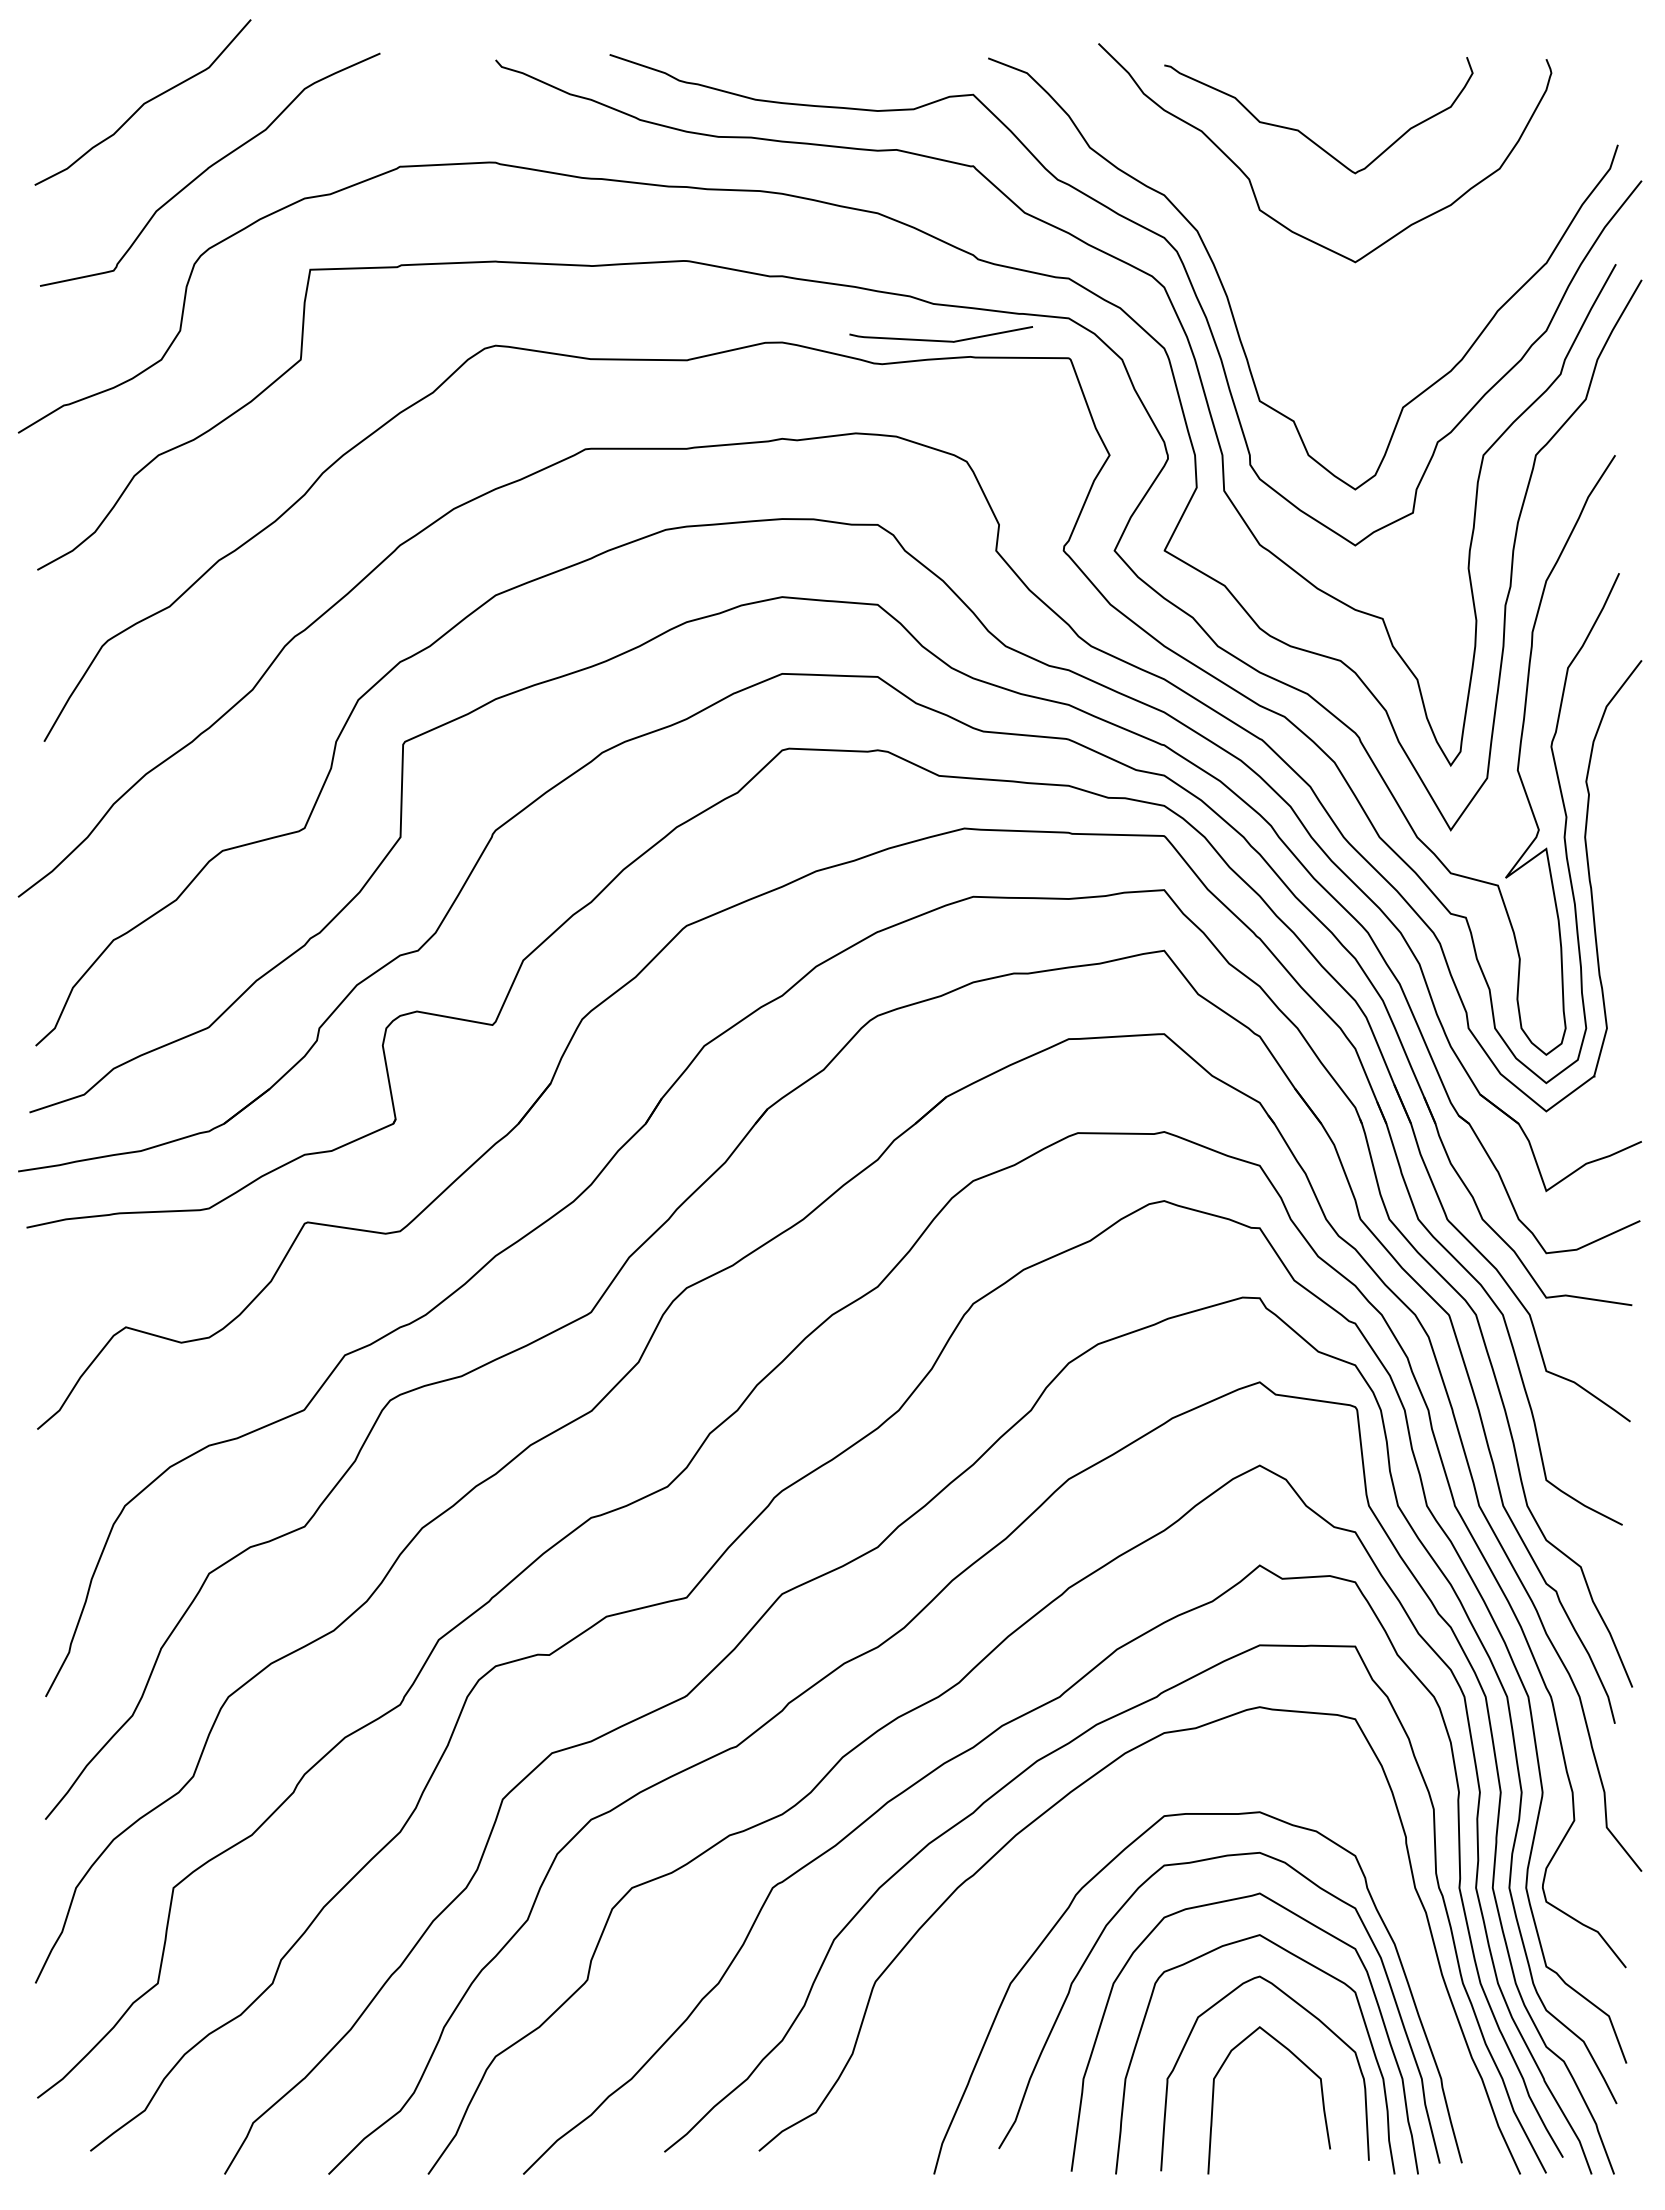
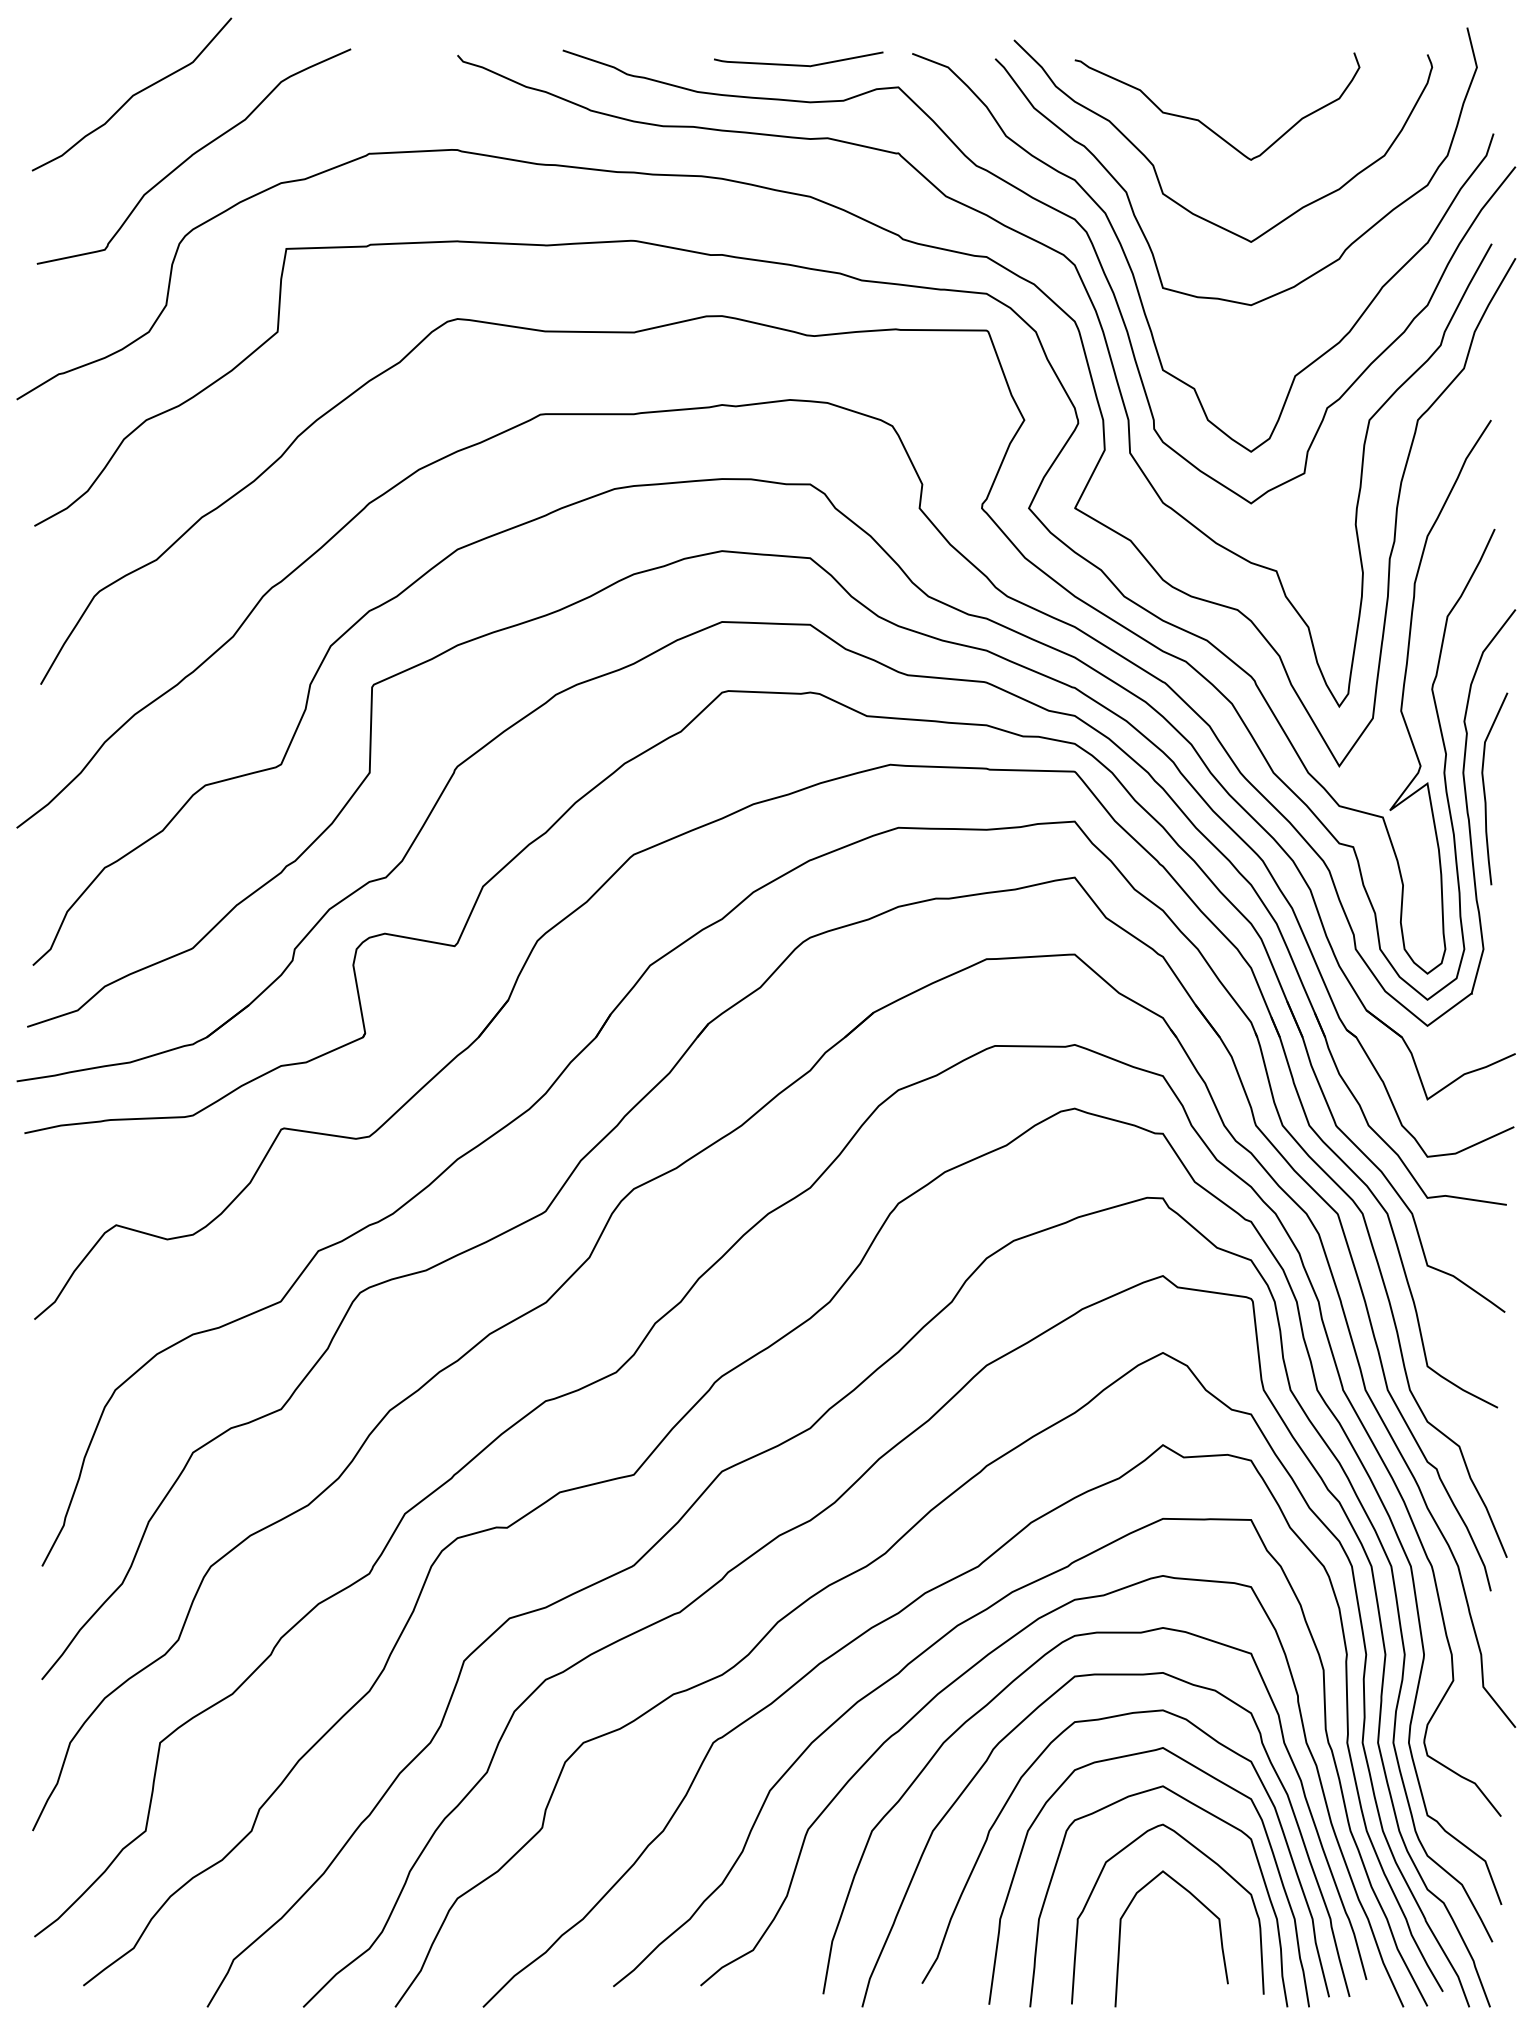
curve: (1224, 217) -> (1130, 200), added
curve: (940, 340) -> (798, 64), moved
curve: (1608, 854) -> (1484, 788), added
curve: (1082, 1836) -> (999, 1695), added

